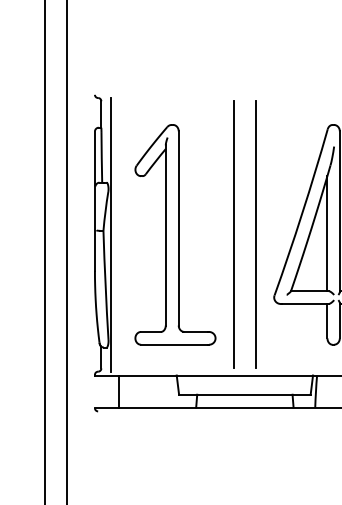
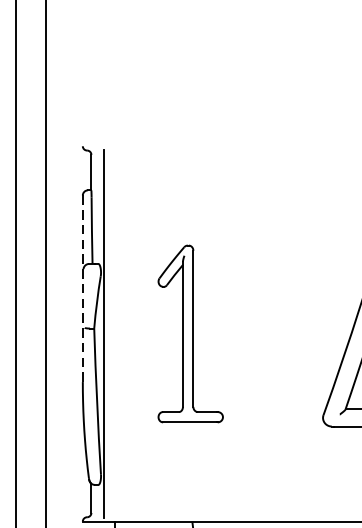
line: (94, 201) -> (82, 289), solid -> dashed
part: (175, 234) -> (190, 333), size x0.6
line: (233, 234) -> (268, 333), removed
line: (256, 234) -> (299, 333), removed

